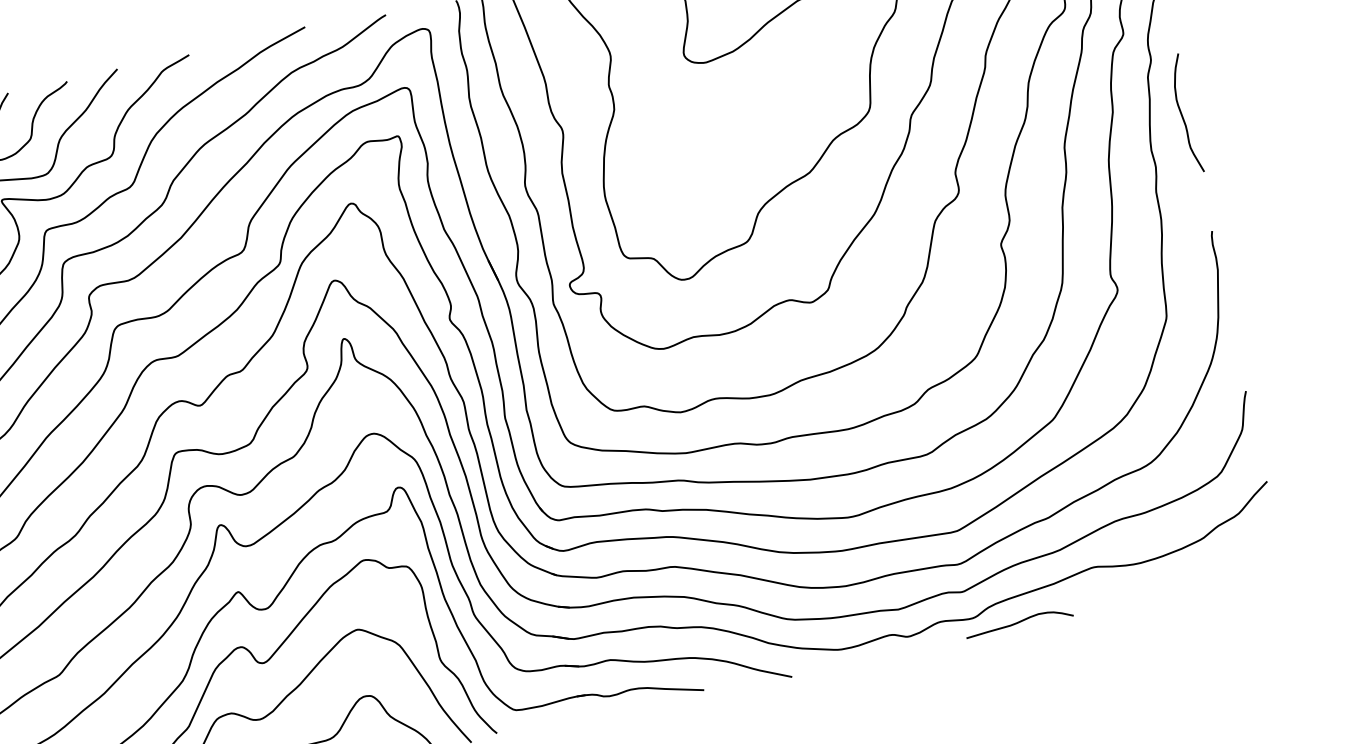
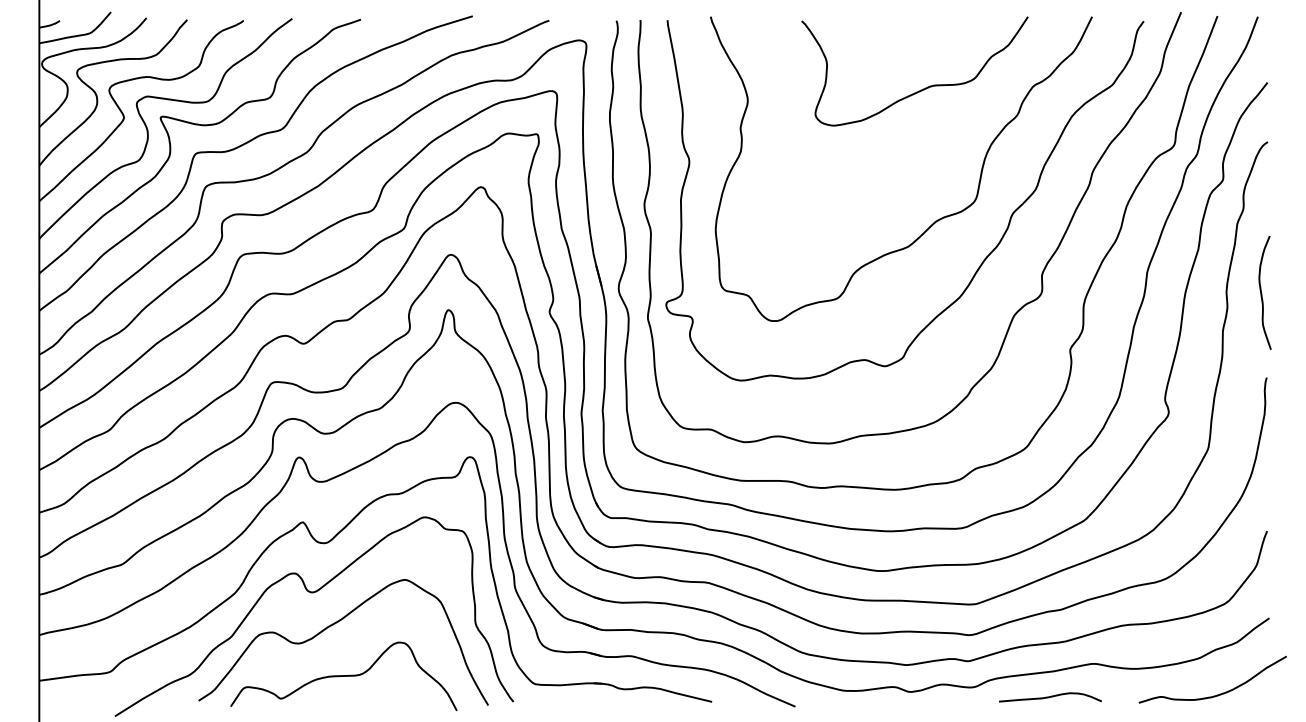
curve: (1183, 115) -> (1262, 293), moved
curve: (1231, 570) -> (1219, 693), added
curve: (1019, 622) -> (1050, 697), moved

